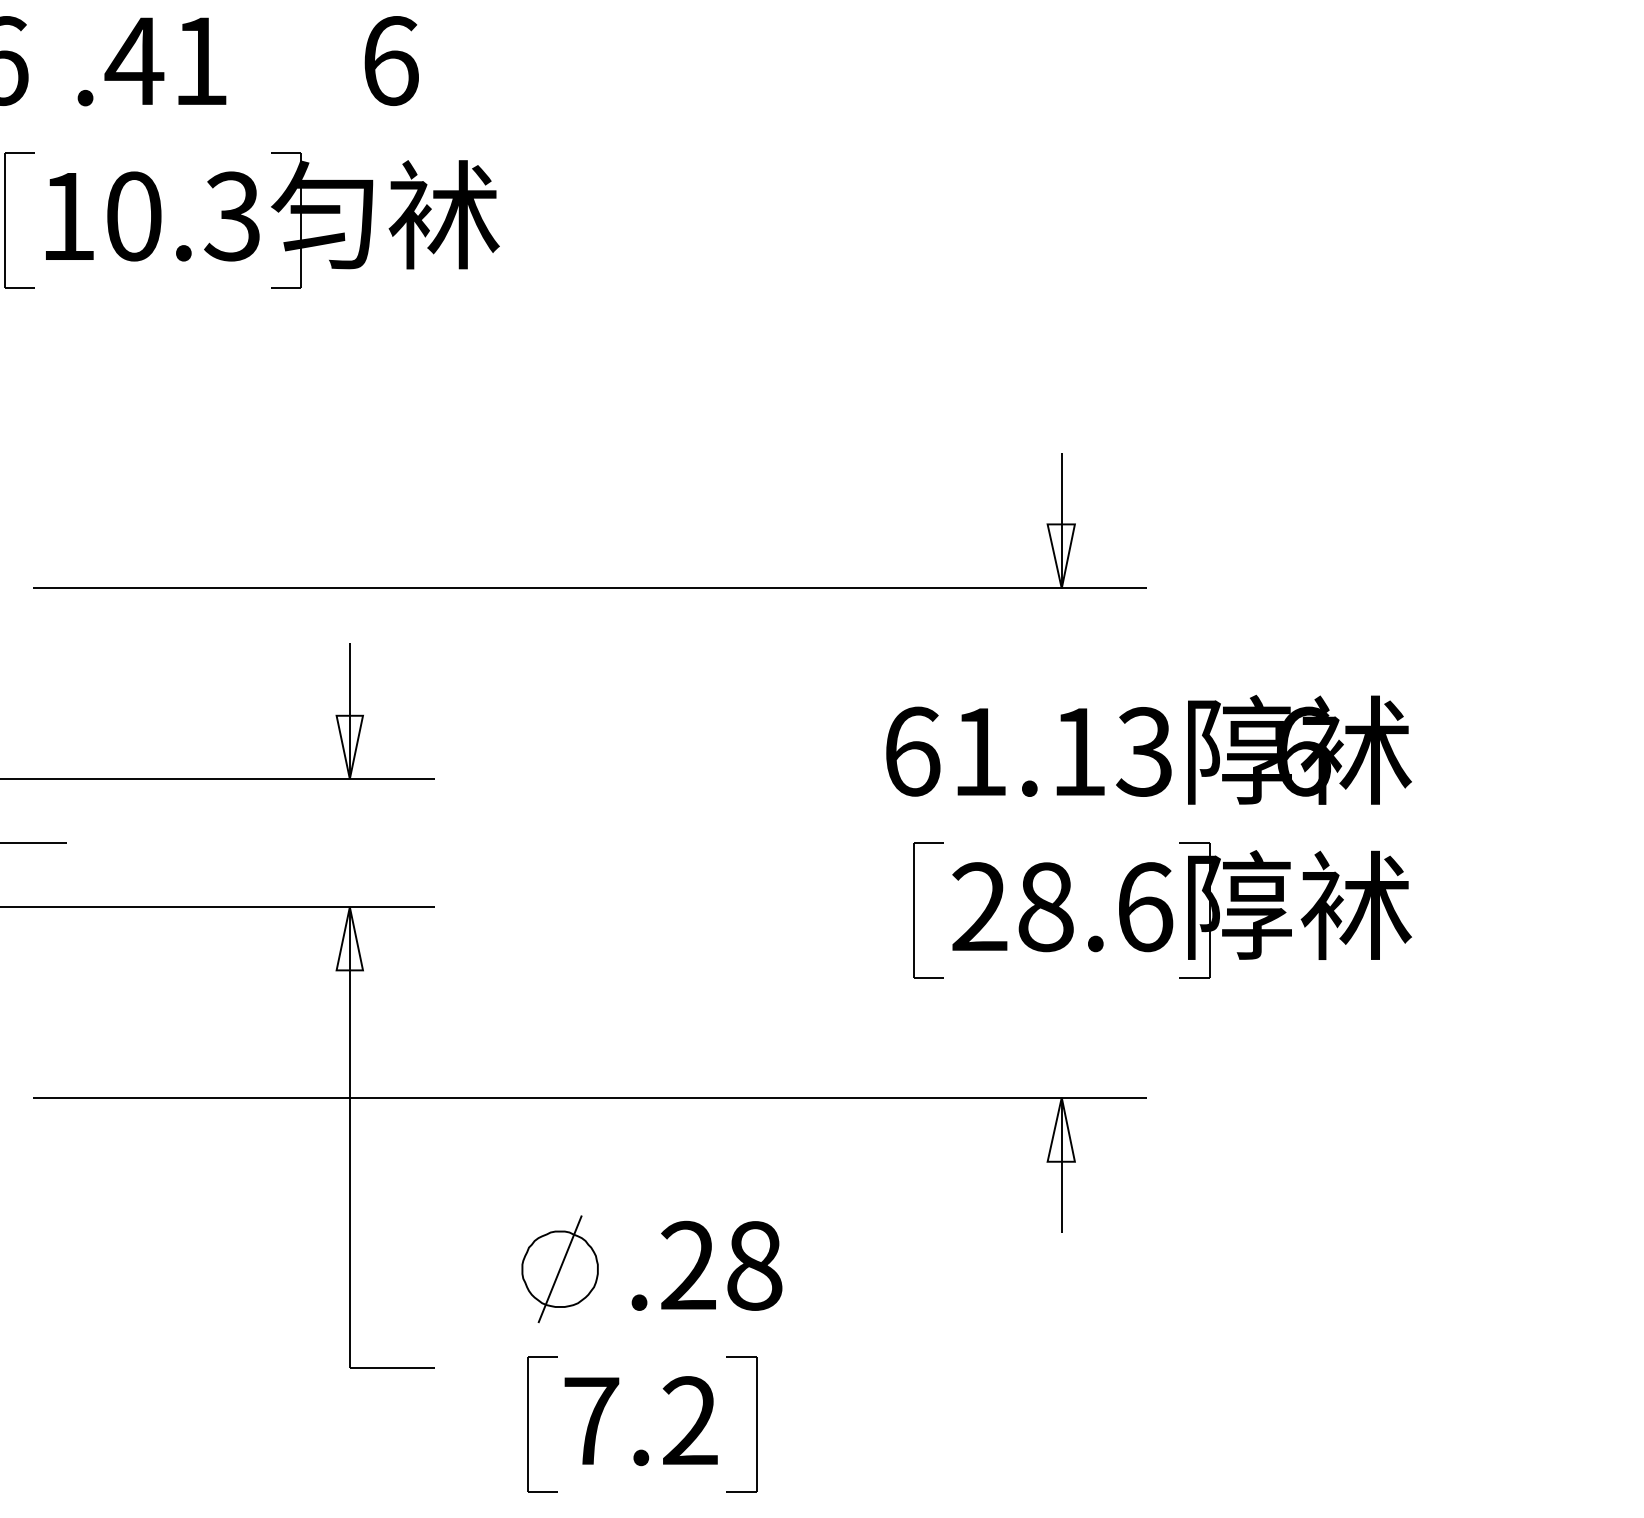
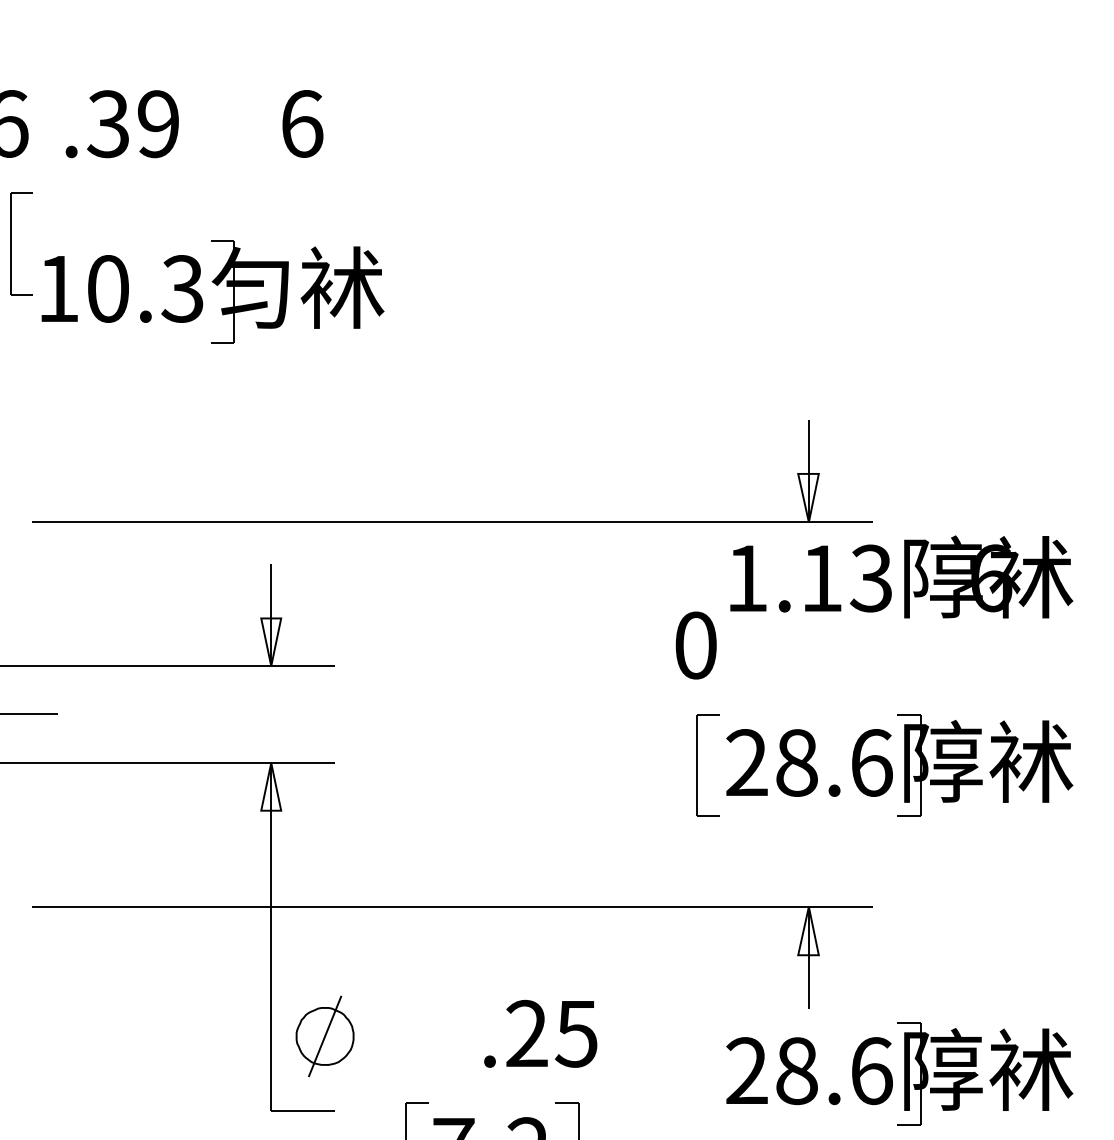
text: (165, 61) -> (132, 124), .41 -> .39
part: (276, 211) -> (215, 285), moved
text: (1184, 749) -> (901, 576), moved
text: (912, 751) -> (696, 645), 6 -> 0
text: (753, 1265) -> (576, 1033), .28 -> .25
part: (559, 1269) -> (324, 1036), moved
part: (1188, 1318) -> (904, 1073), added

